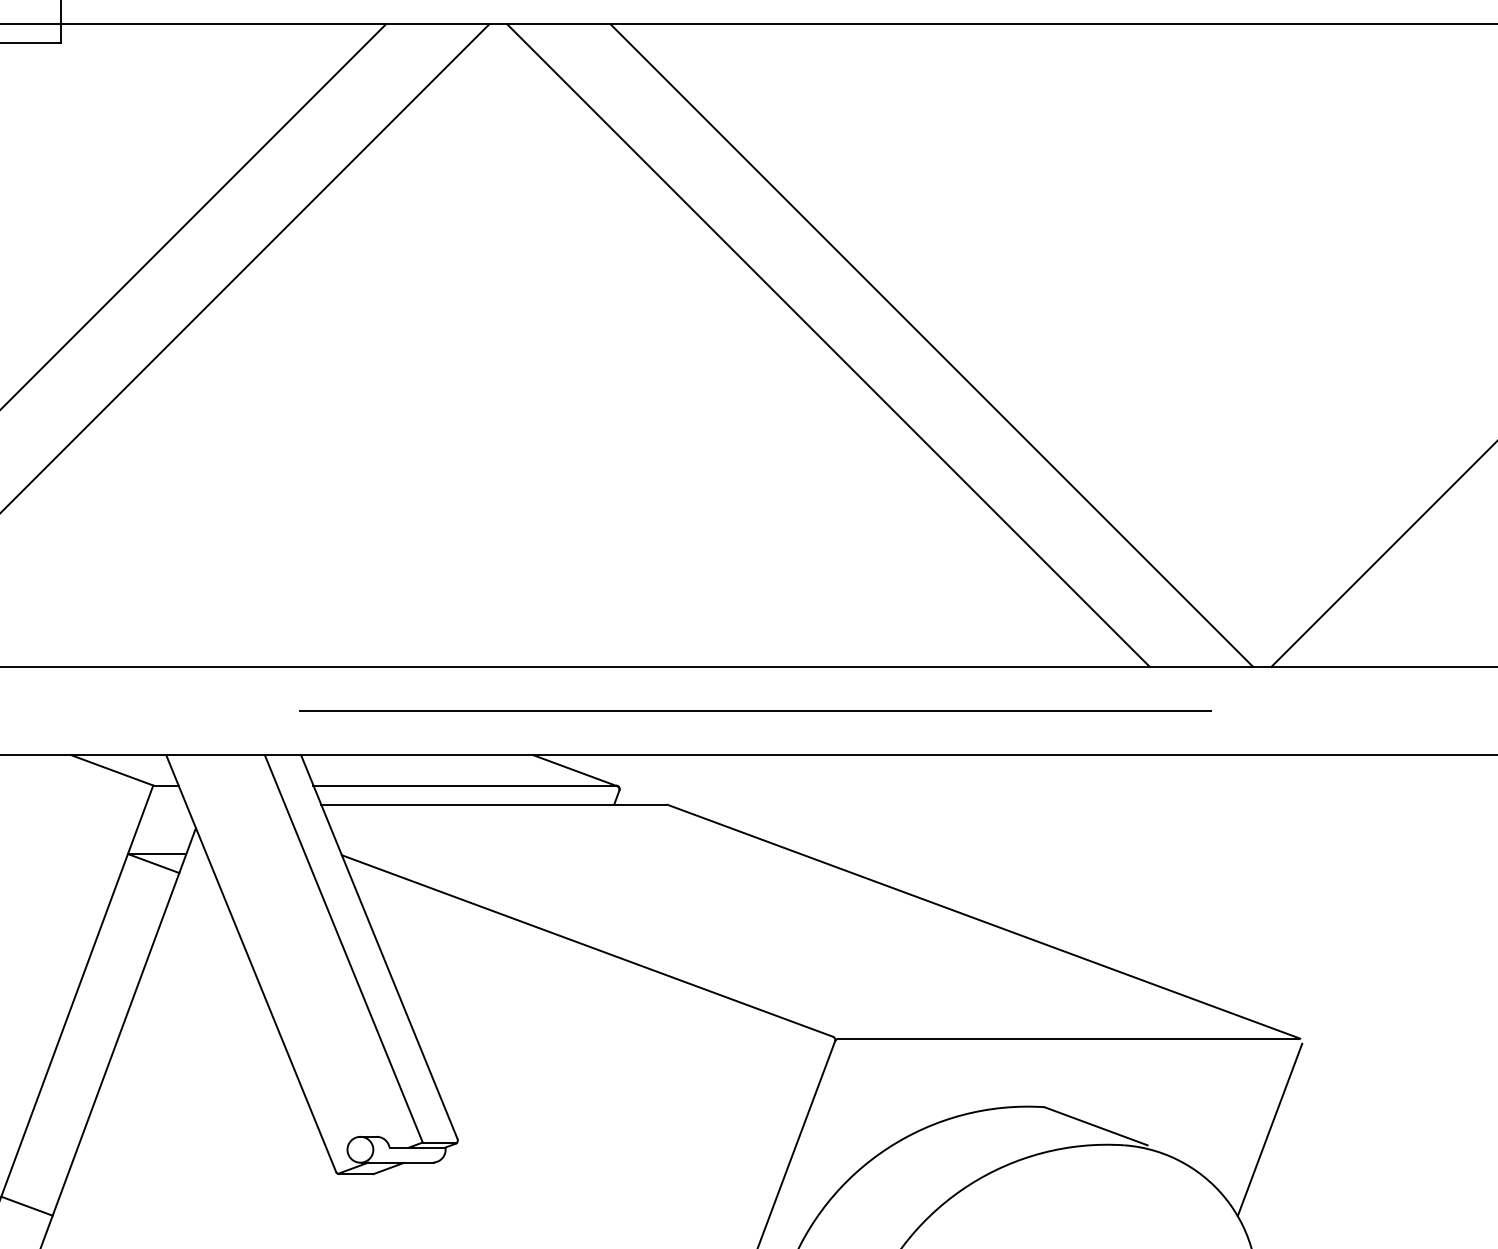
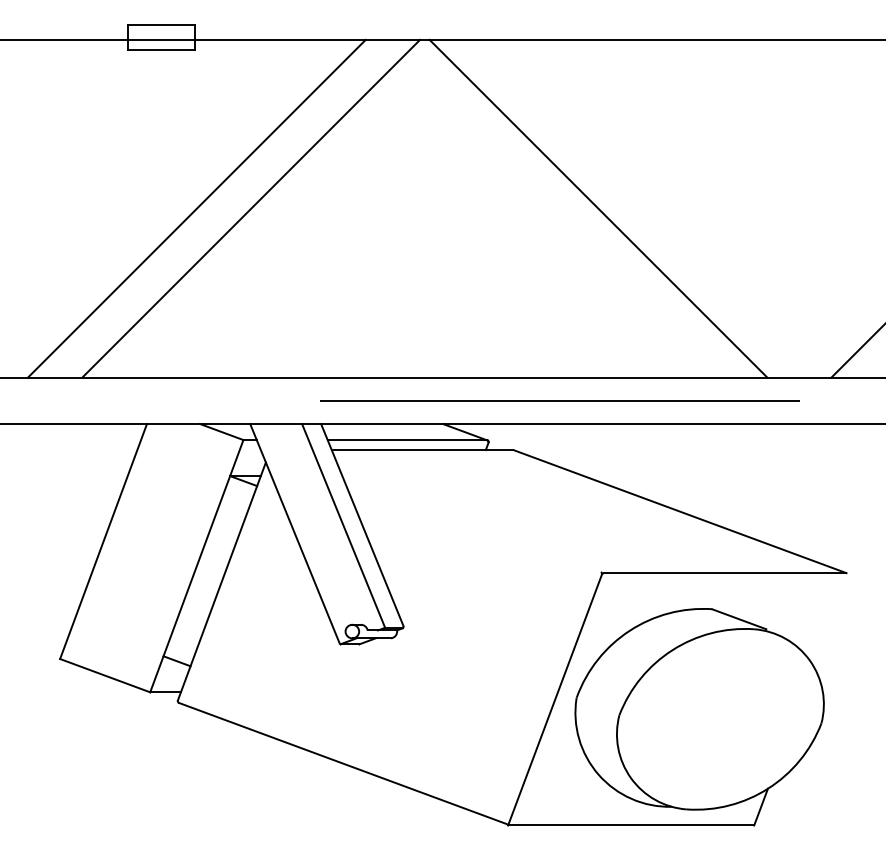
line: (931, 345) -> (652, 208), removed
line: (586, 946) -> (471, 524), removed
line: (1269, 1128) -> (830, 620), removed

